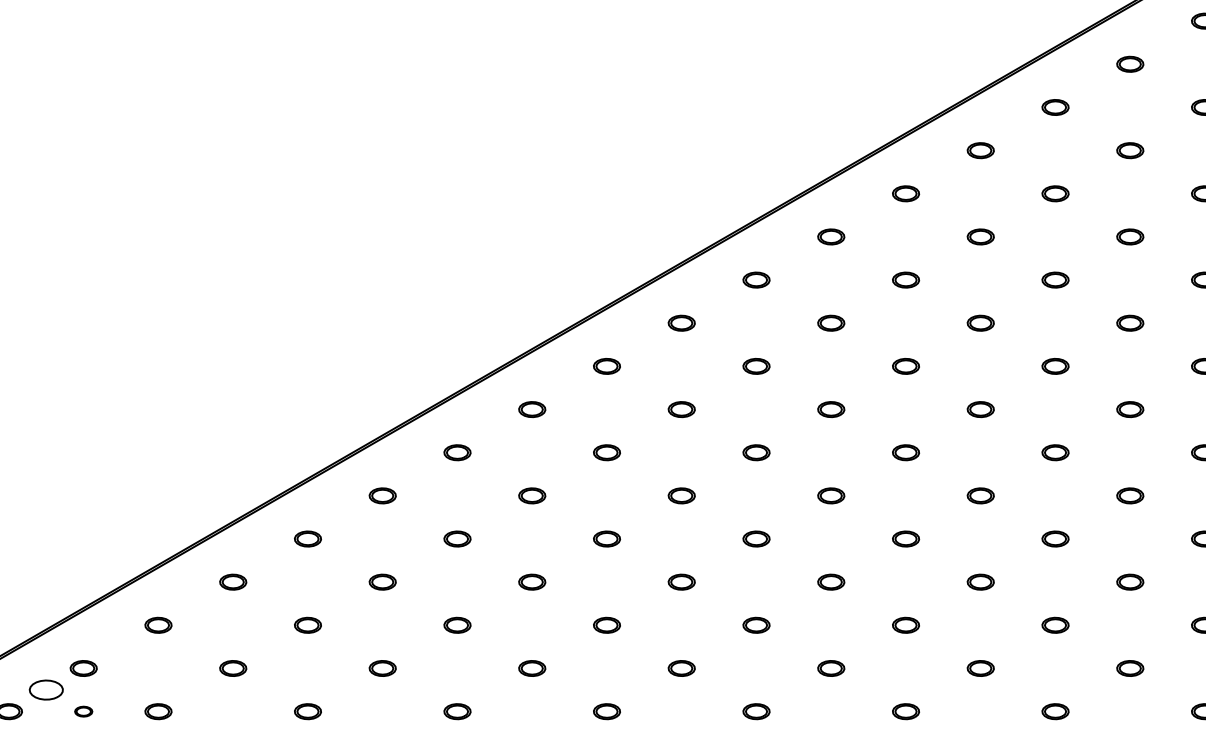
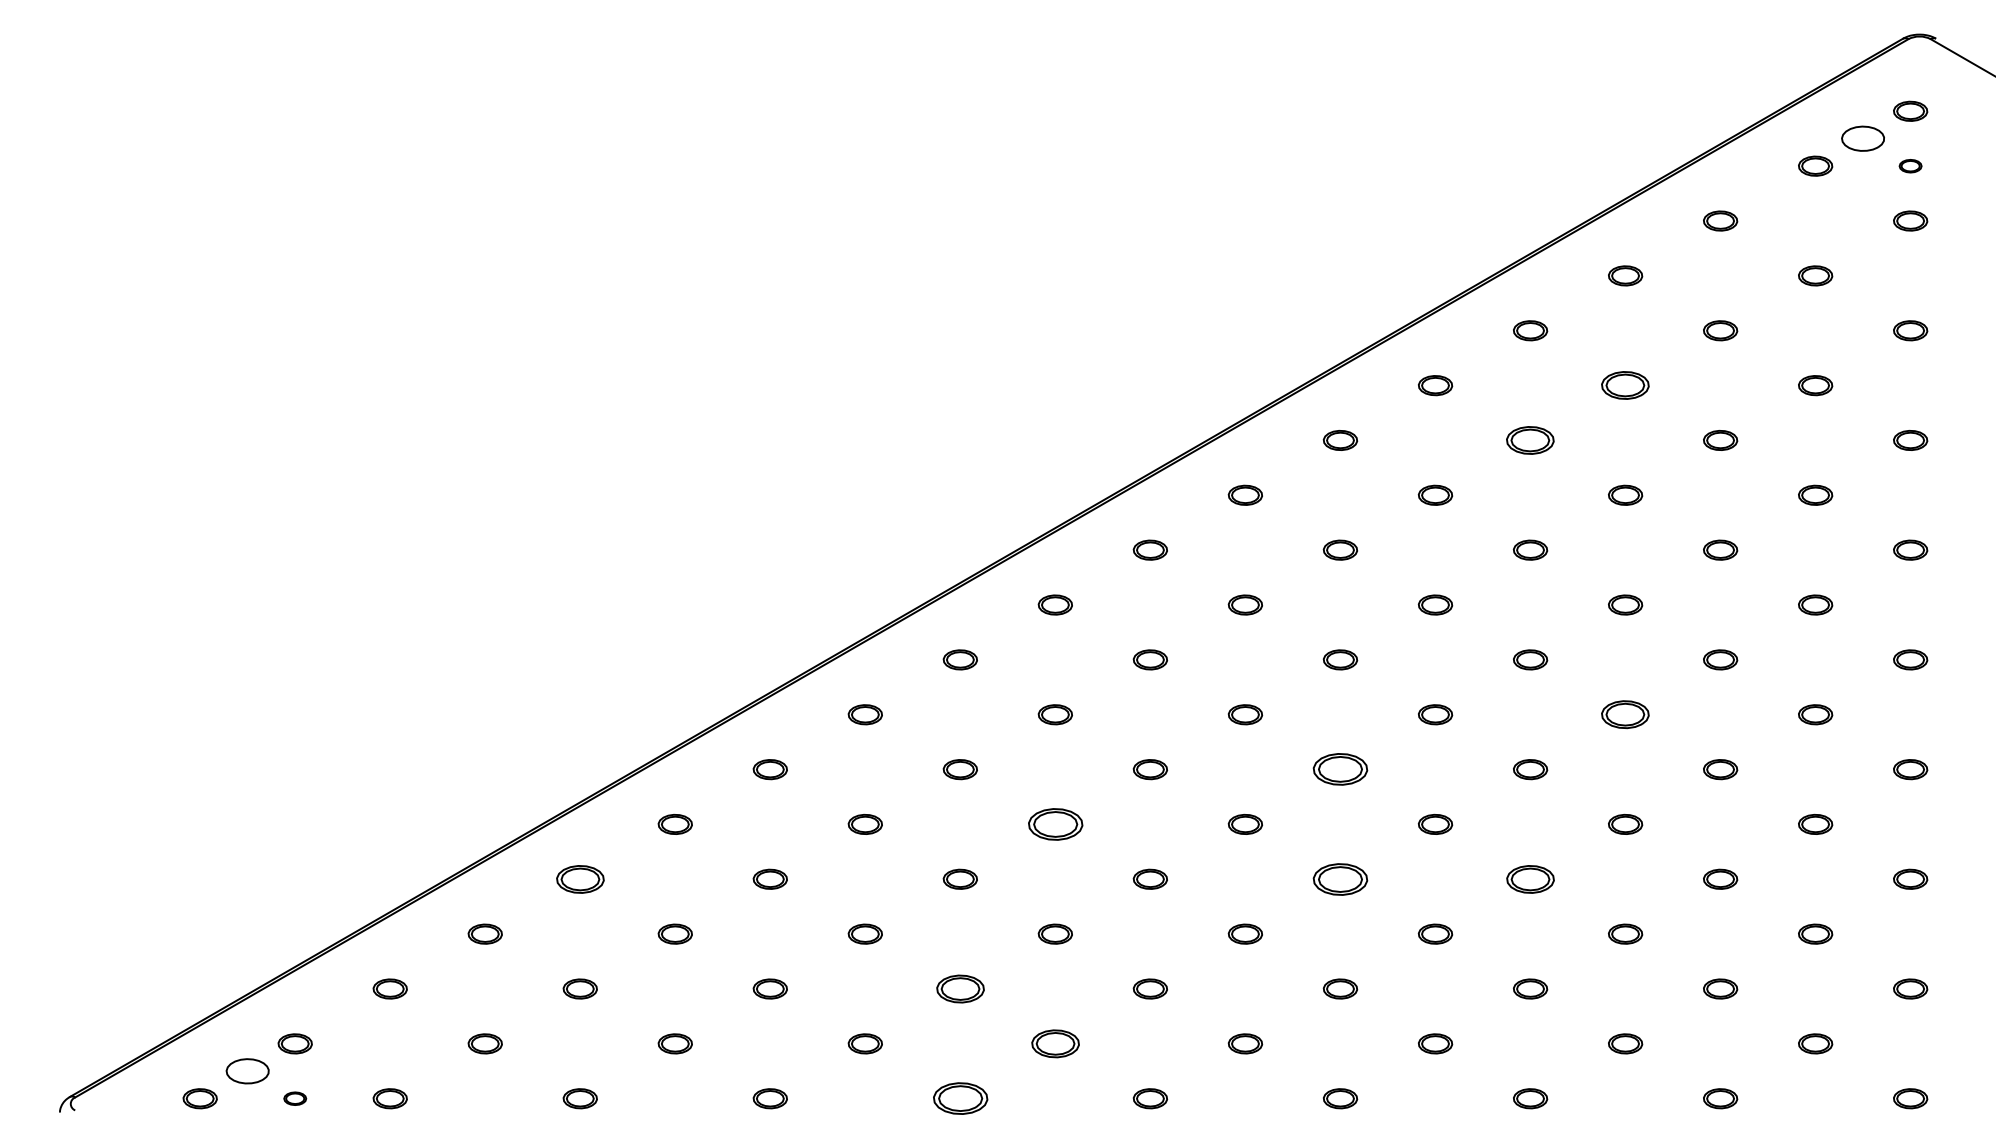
part: (1130, 150) -> (1625, 385), size x1.4
part: (1055, 193) -> (1530, 440), size x1.4
part: (1130, 409) -> (1625, 714), size x1.4
part: (906, 452) -> (1340, 769), size x1.6
part: (681, 495) -> (1054, 824), size x1.6
part: (307, 538) -> (579, 878), size x1.4
part: (906, 538) -> (1340, 878), size x1.6
part: (1055, 538) -> (1530, 878), size x1.4
part: (606, 624) -> (959, 988), size x1.4
part: (681, 668) -> (1054, 1043), size x1.4
part: (606, 711) -> (959, 1098), size x1.6

